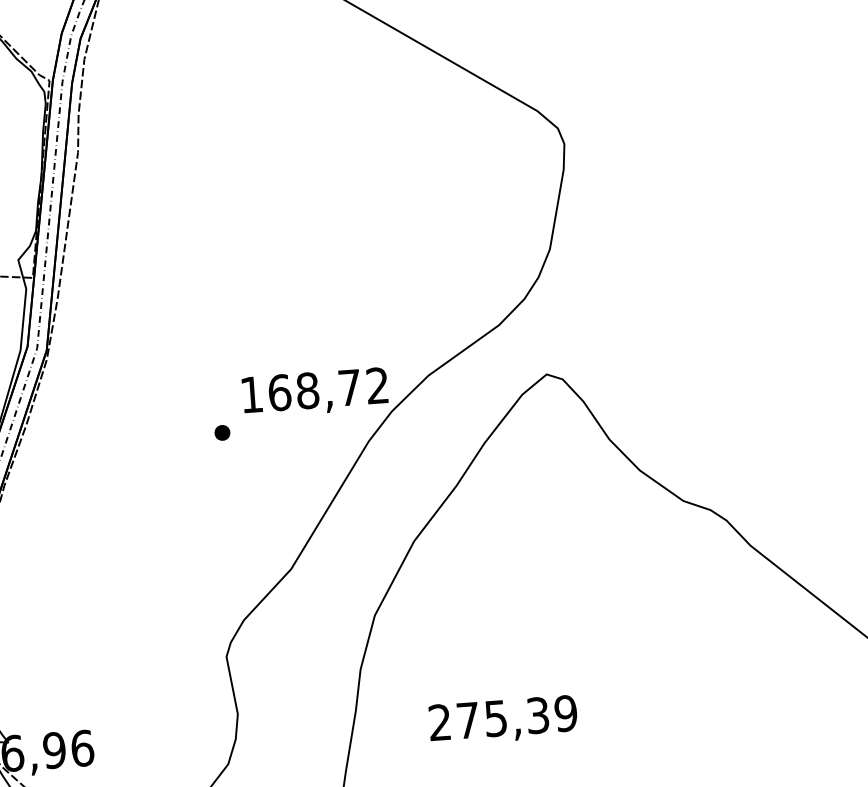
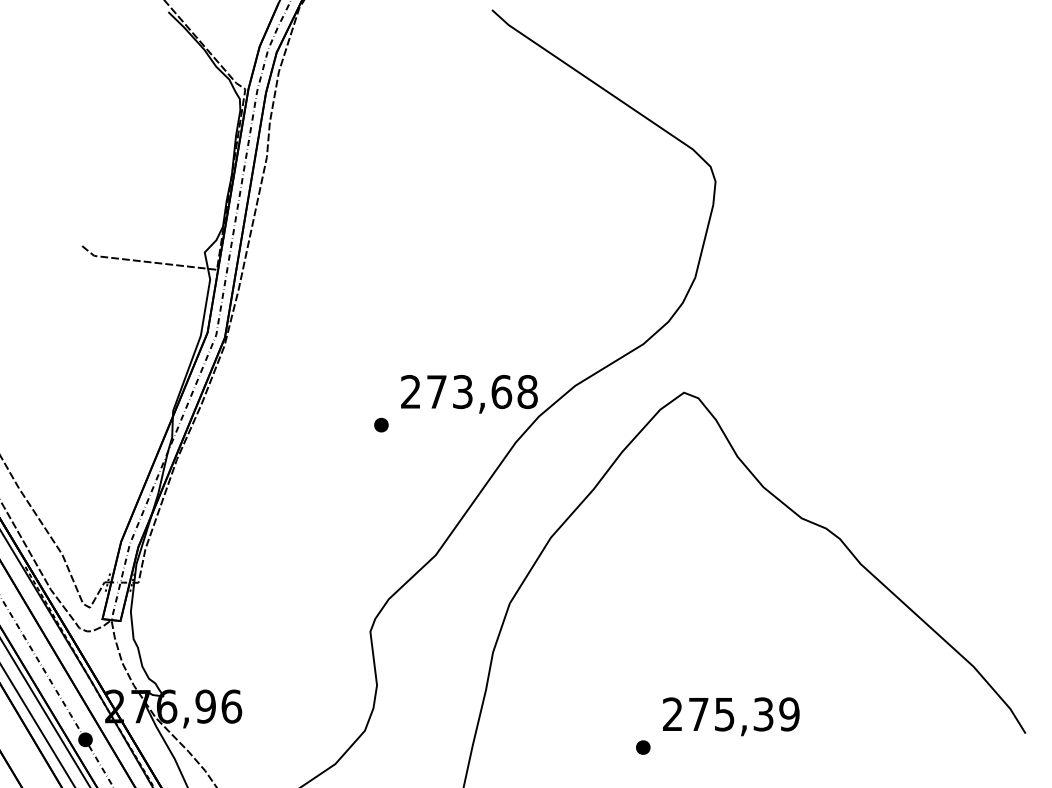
text: (314, 389) -> (469, 391), 168,72 -> 273,68
text: (503, 720) -> (731, 716), moved
part: (530, 760) -> (643, 747), added

